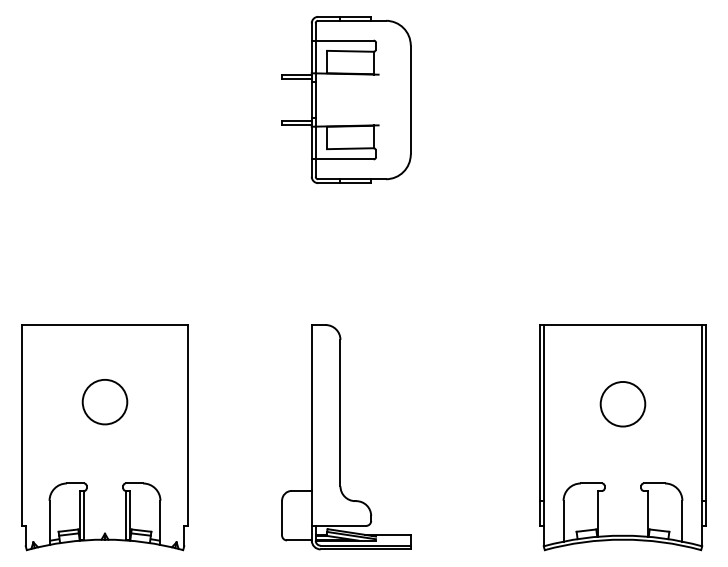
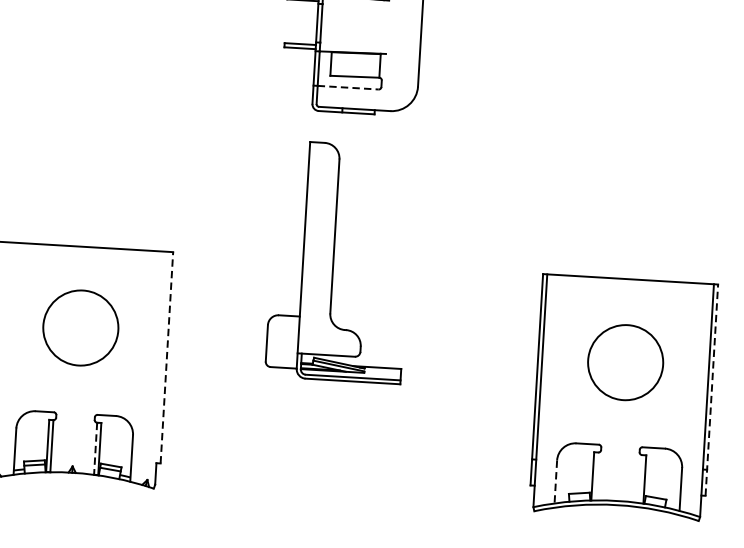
line: (344, 159) -> (347, 87), solid -> dashed
circle: (104, 401) -> (80, 327), size x1.6
circle: (622, 403) -> (625, 361), size x1.6
line: (188, 424) -> (167, 356), solid -> dashed
line: (706, 424) -> (712, 389), solid -> dashed
part: (346, 437) -> (339, 262), moved
line: (125, 515) -> (95, 448), solid -> dashed
line: (563, 521) -> (555, 482), solid -> dashed

